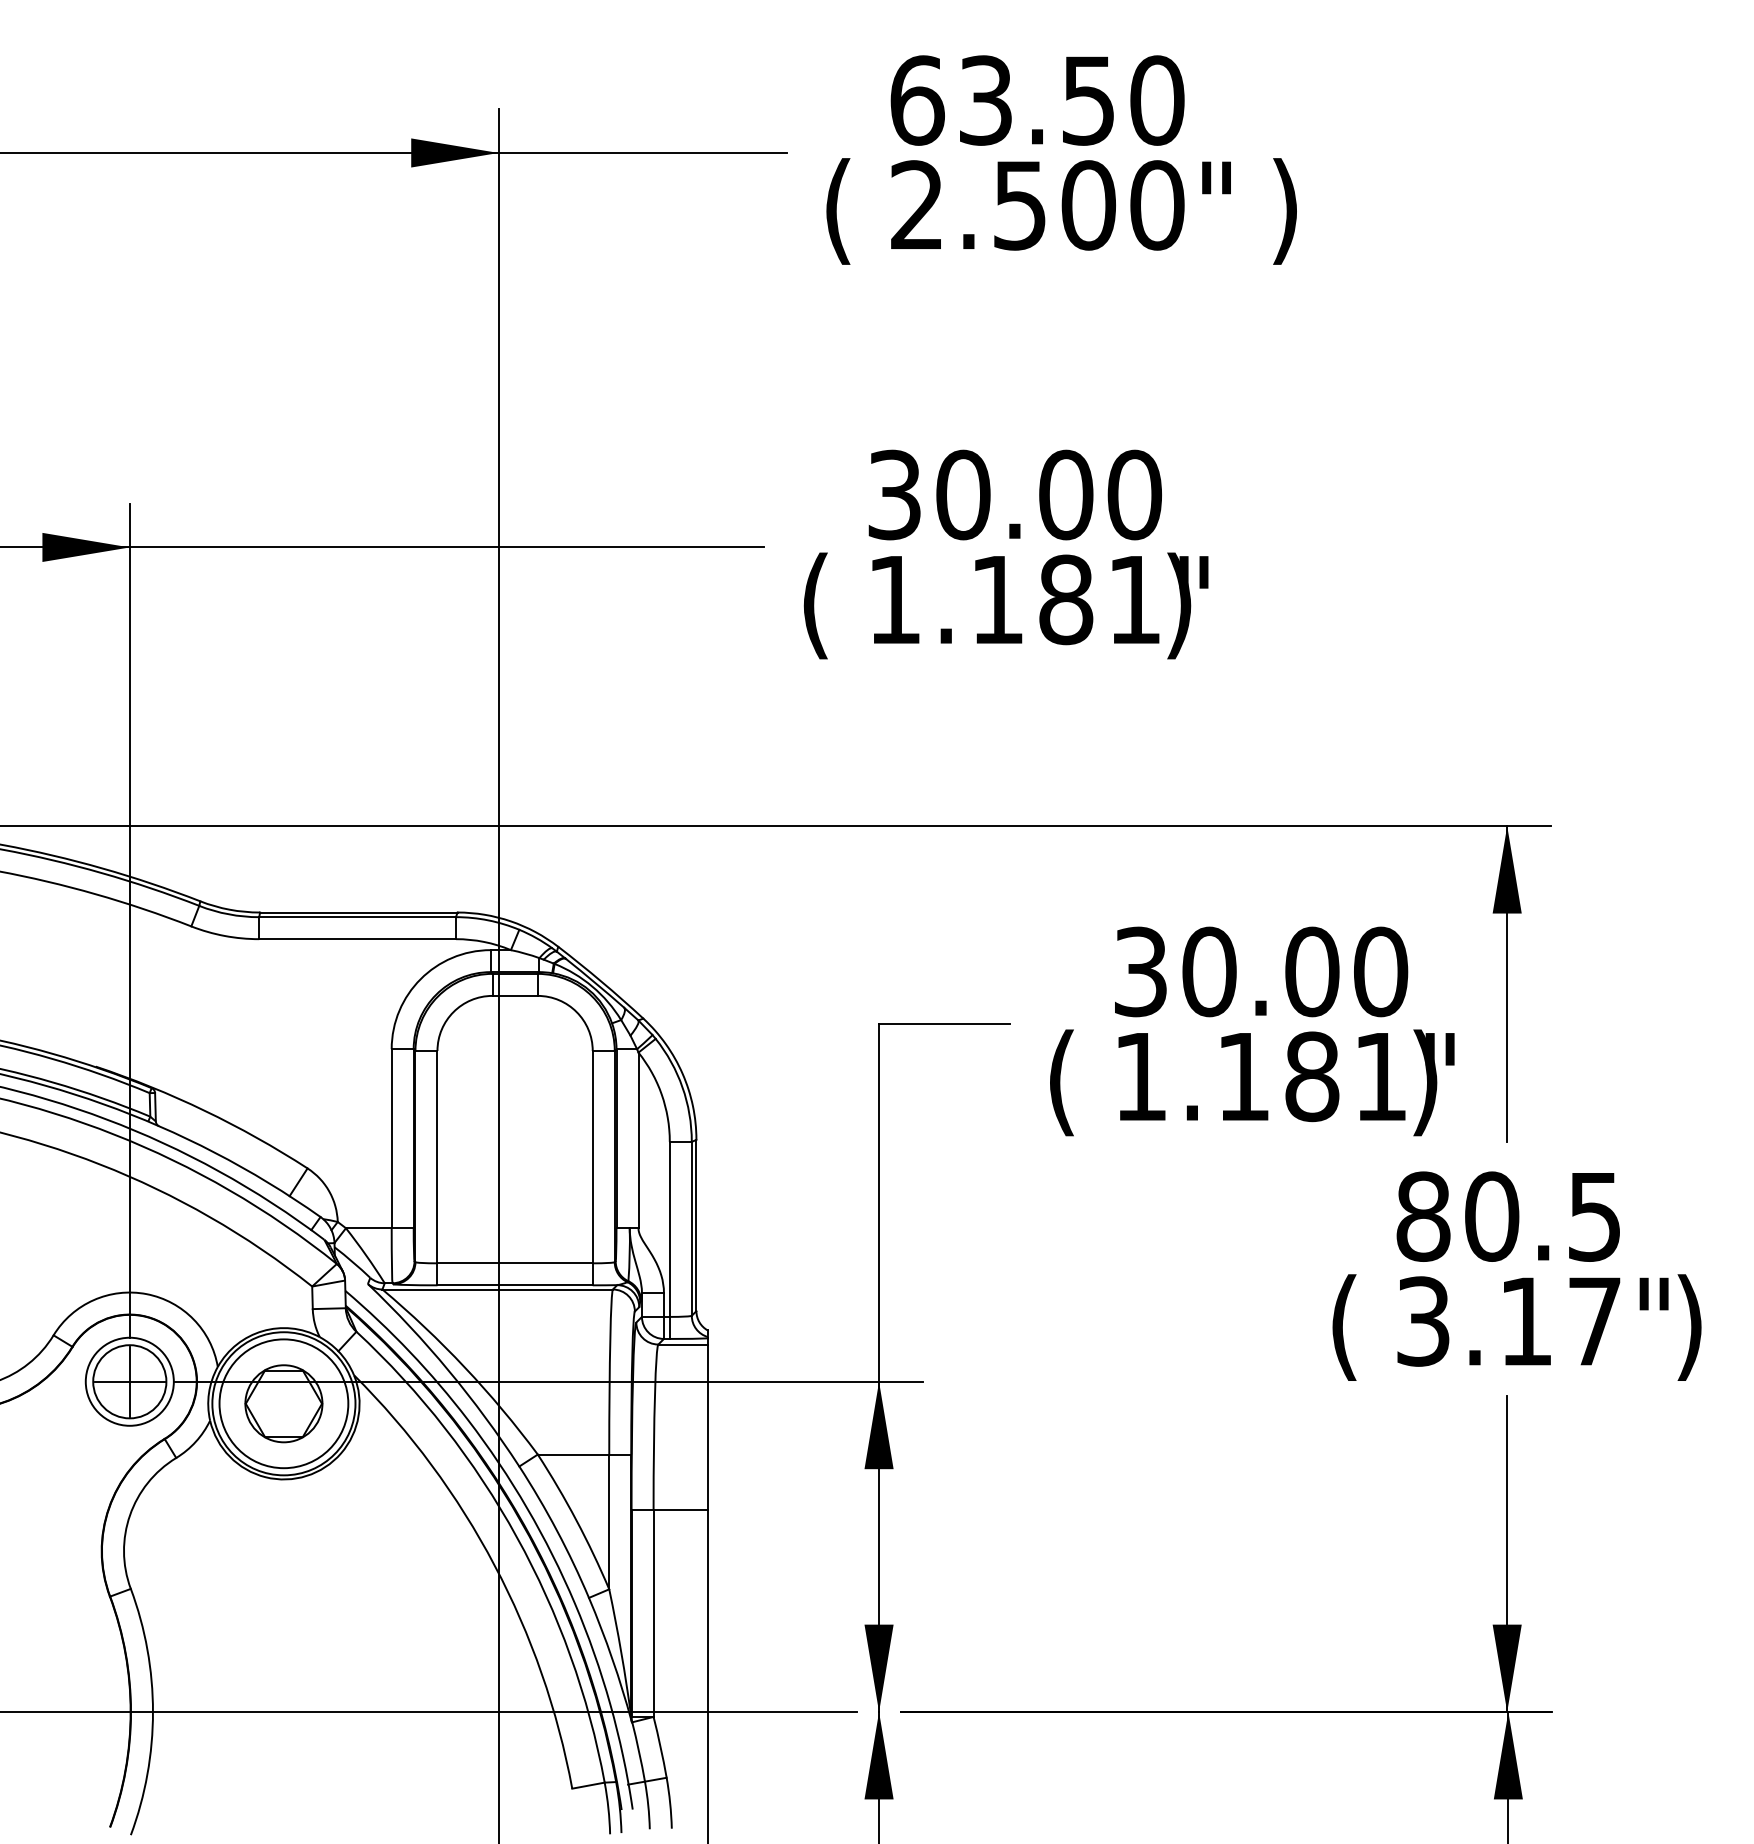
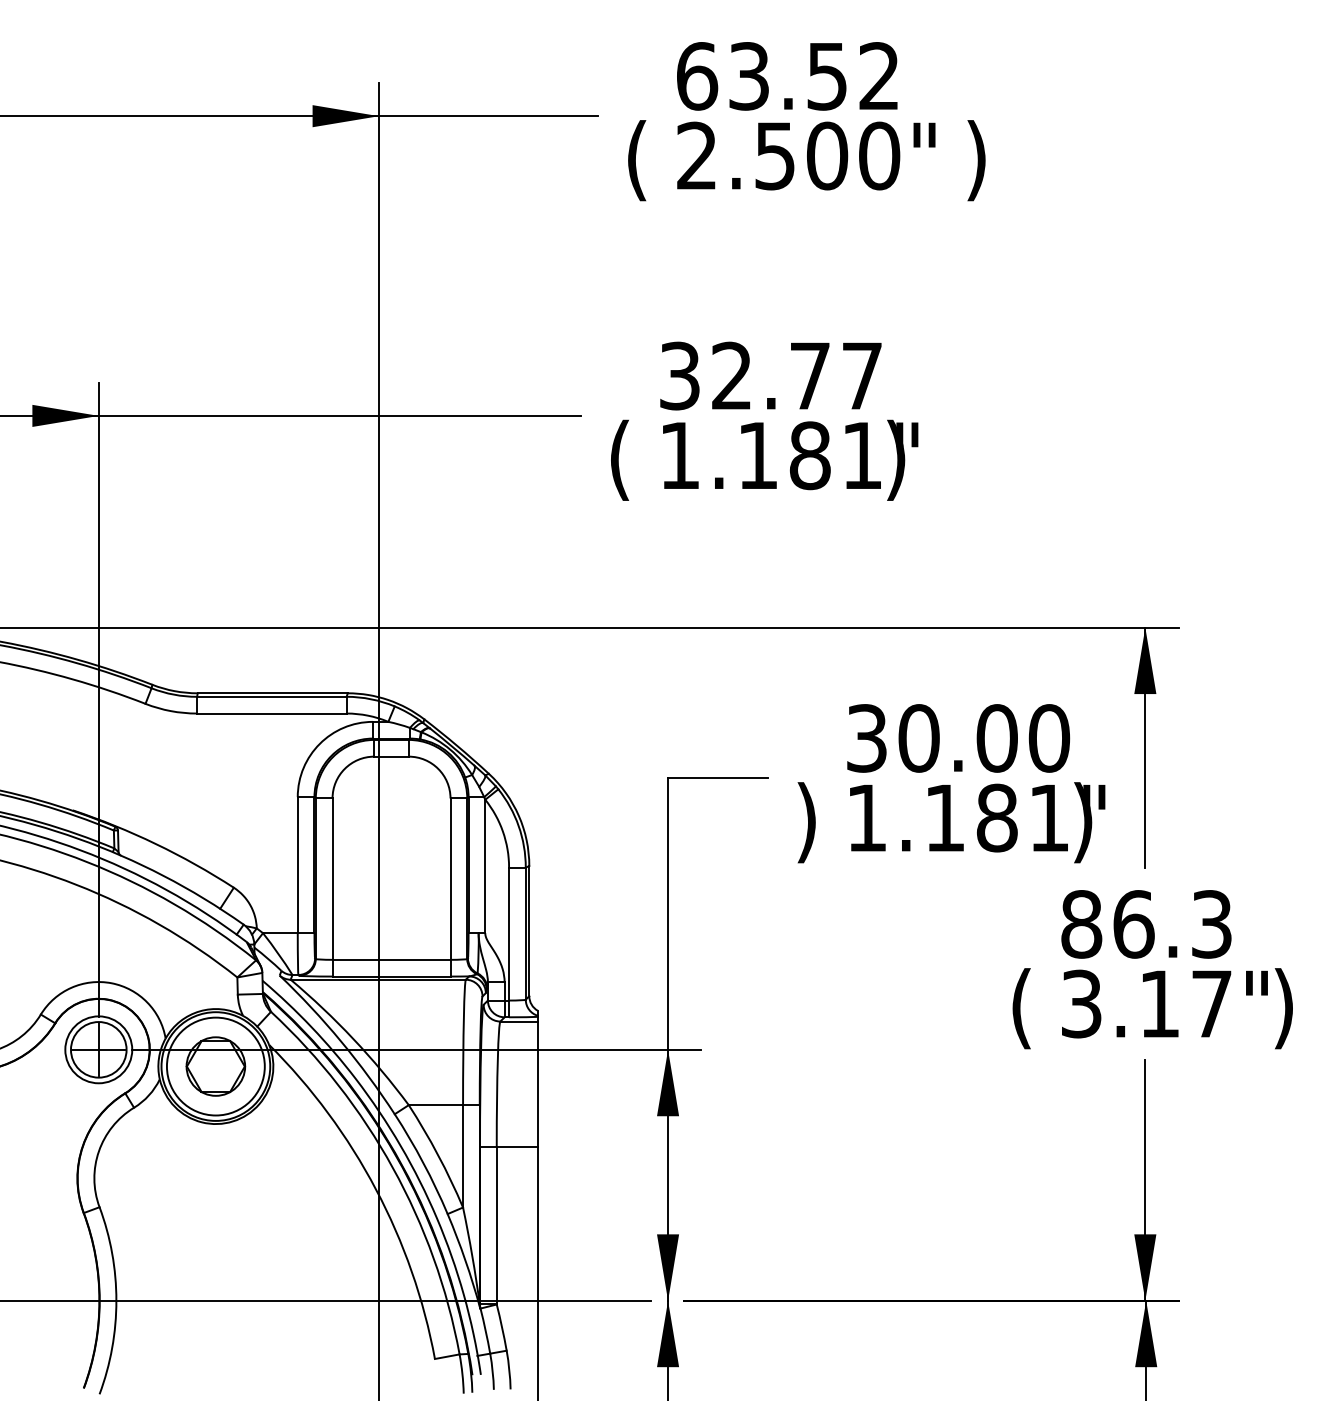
text: (1157, 100) -> (879, 76), 63.50 -> 63.52
text: (1048, 494) -> (796, 375), 30.00 -> 32.77
text: (1061, 1082) -> (806, 822), ( -> )
text: (1542, 1216) -> (1172, 924), 80.5 -> 86.3

